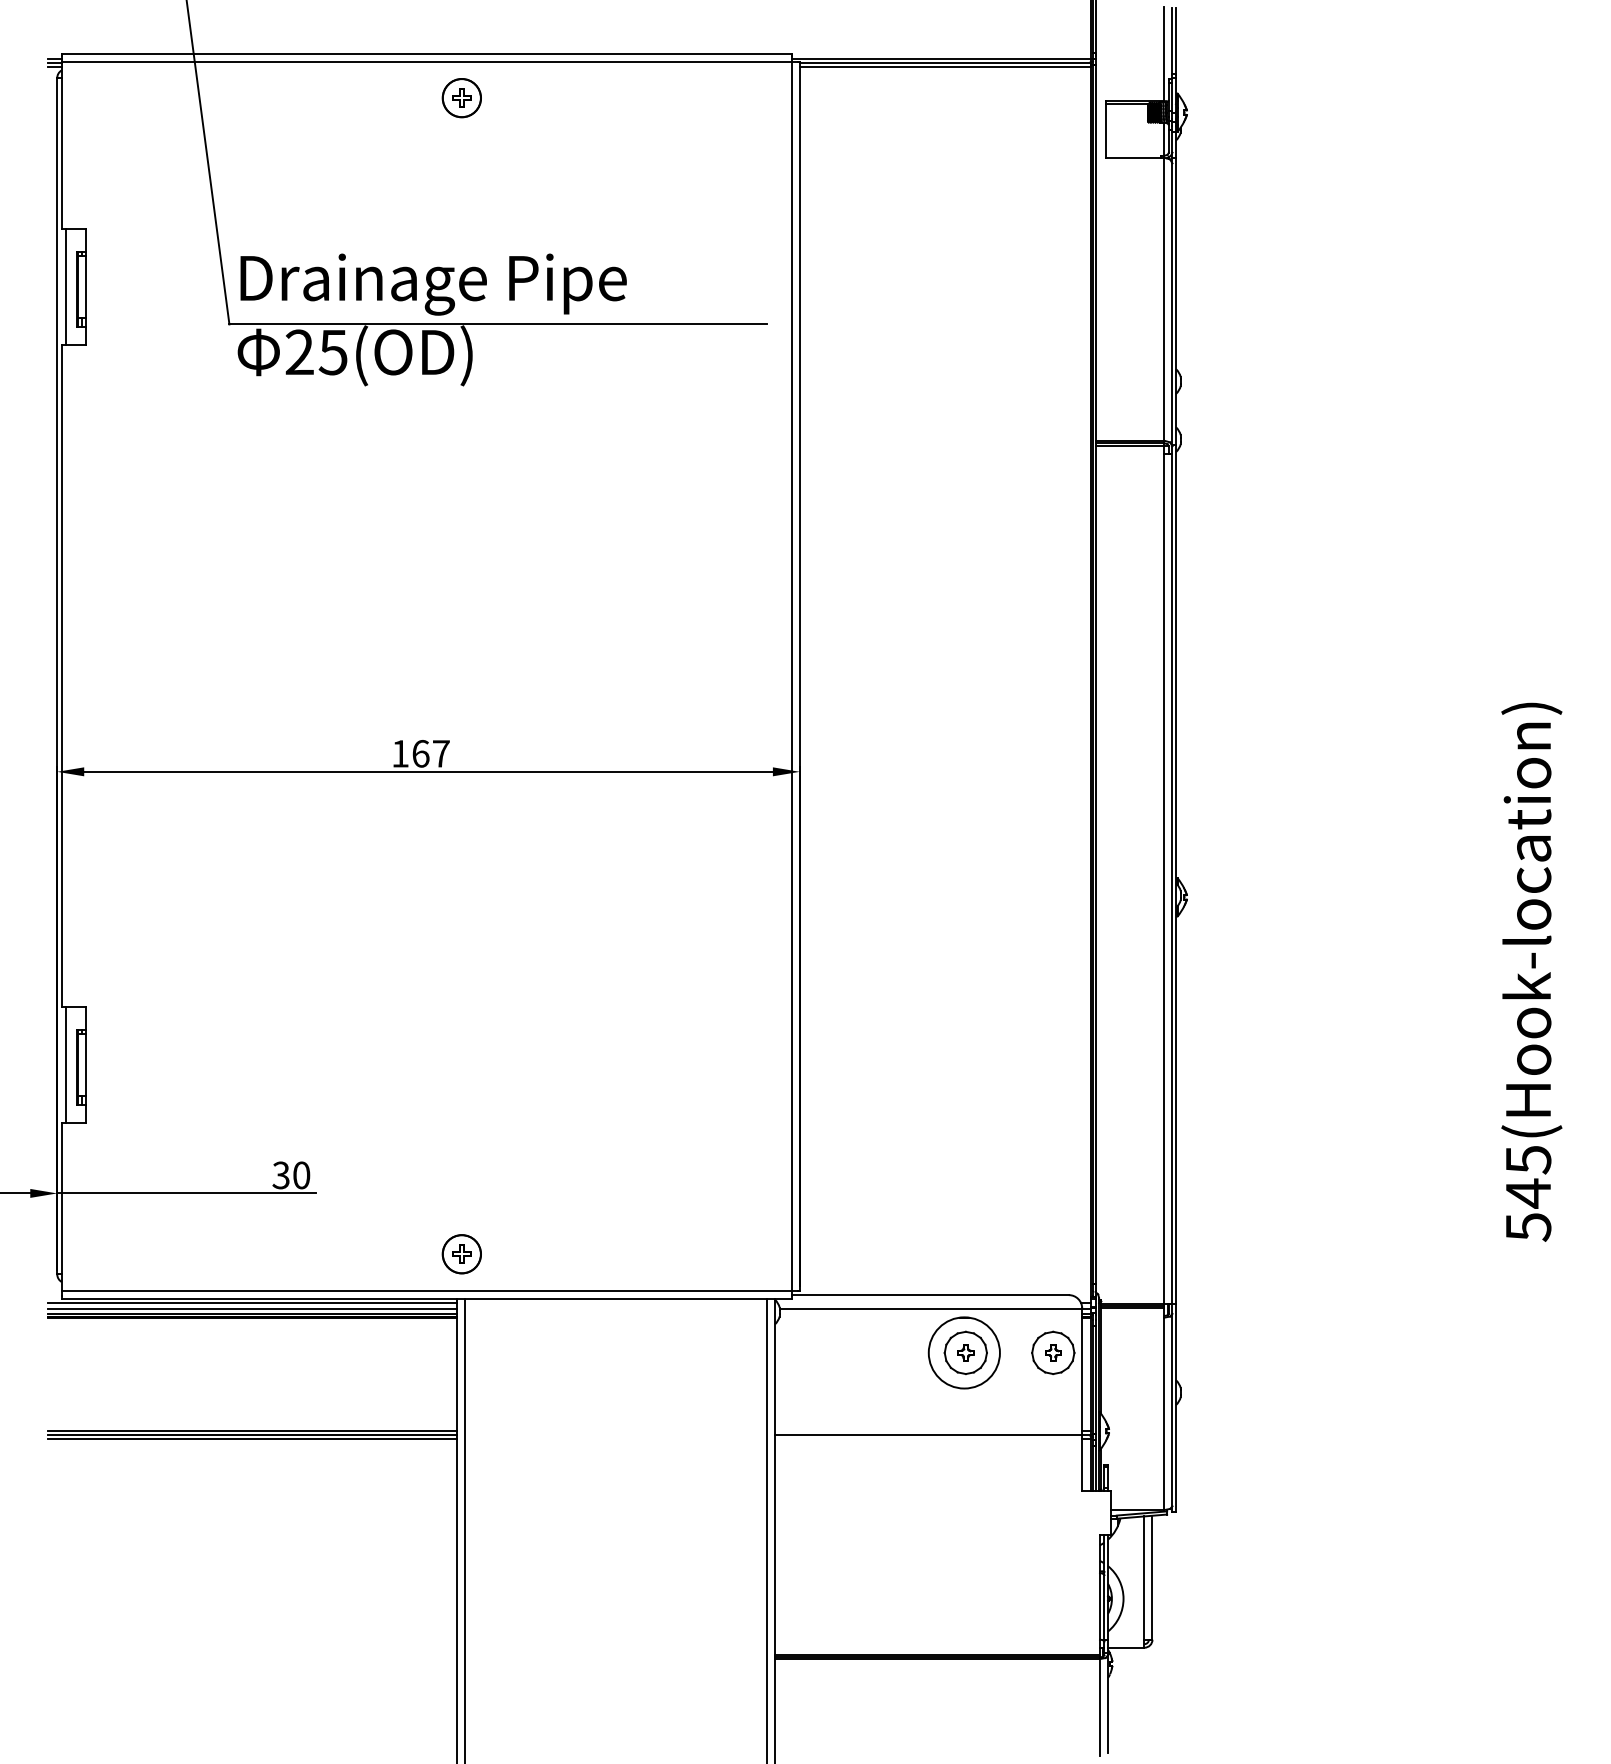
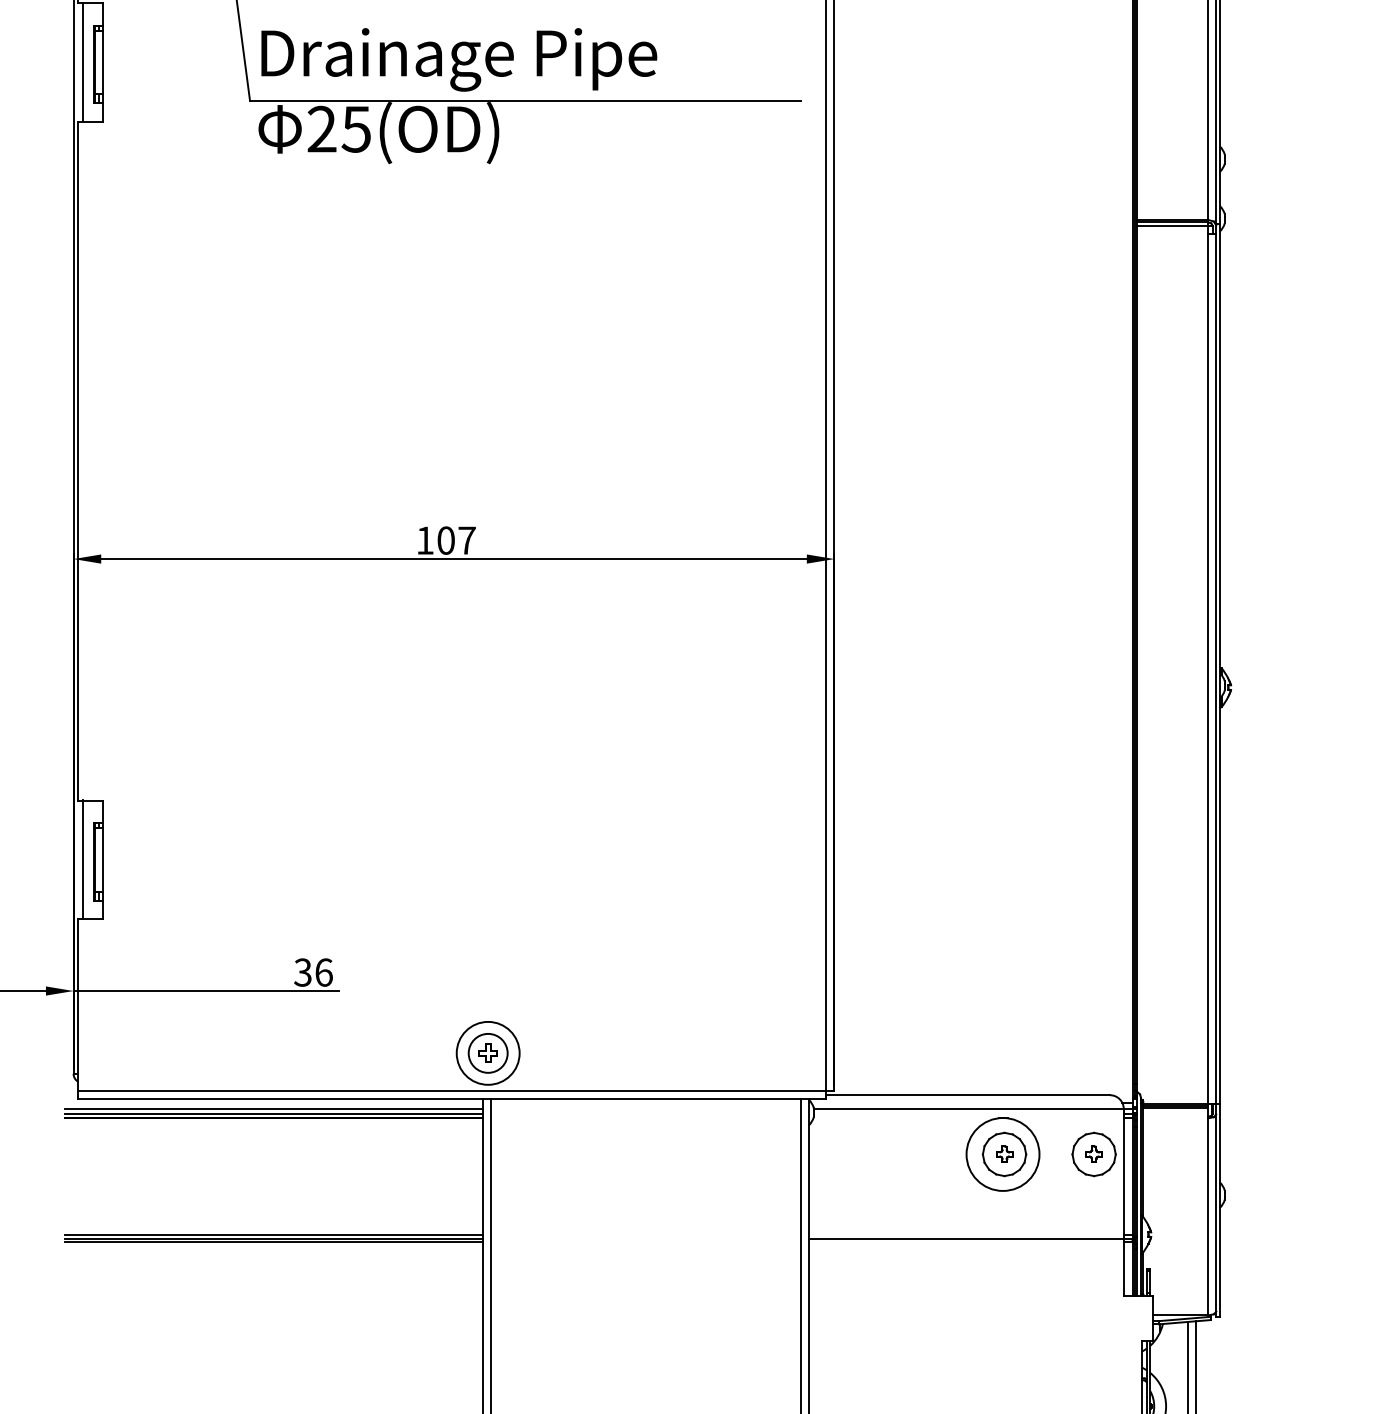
text: (420, 753) -> (445, 540), 167 -> 107
text: (301, 1175) -> (323, 972), 30 -> 36
circle: (461, 1254) -> (487, 1053), size x1.6
line: (252, 1302) -> (273, 1102), removed

